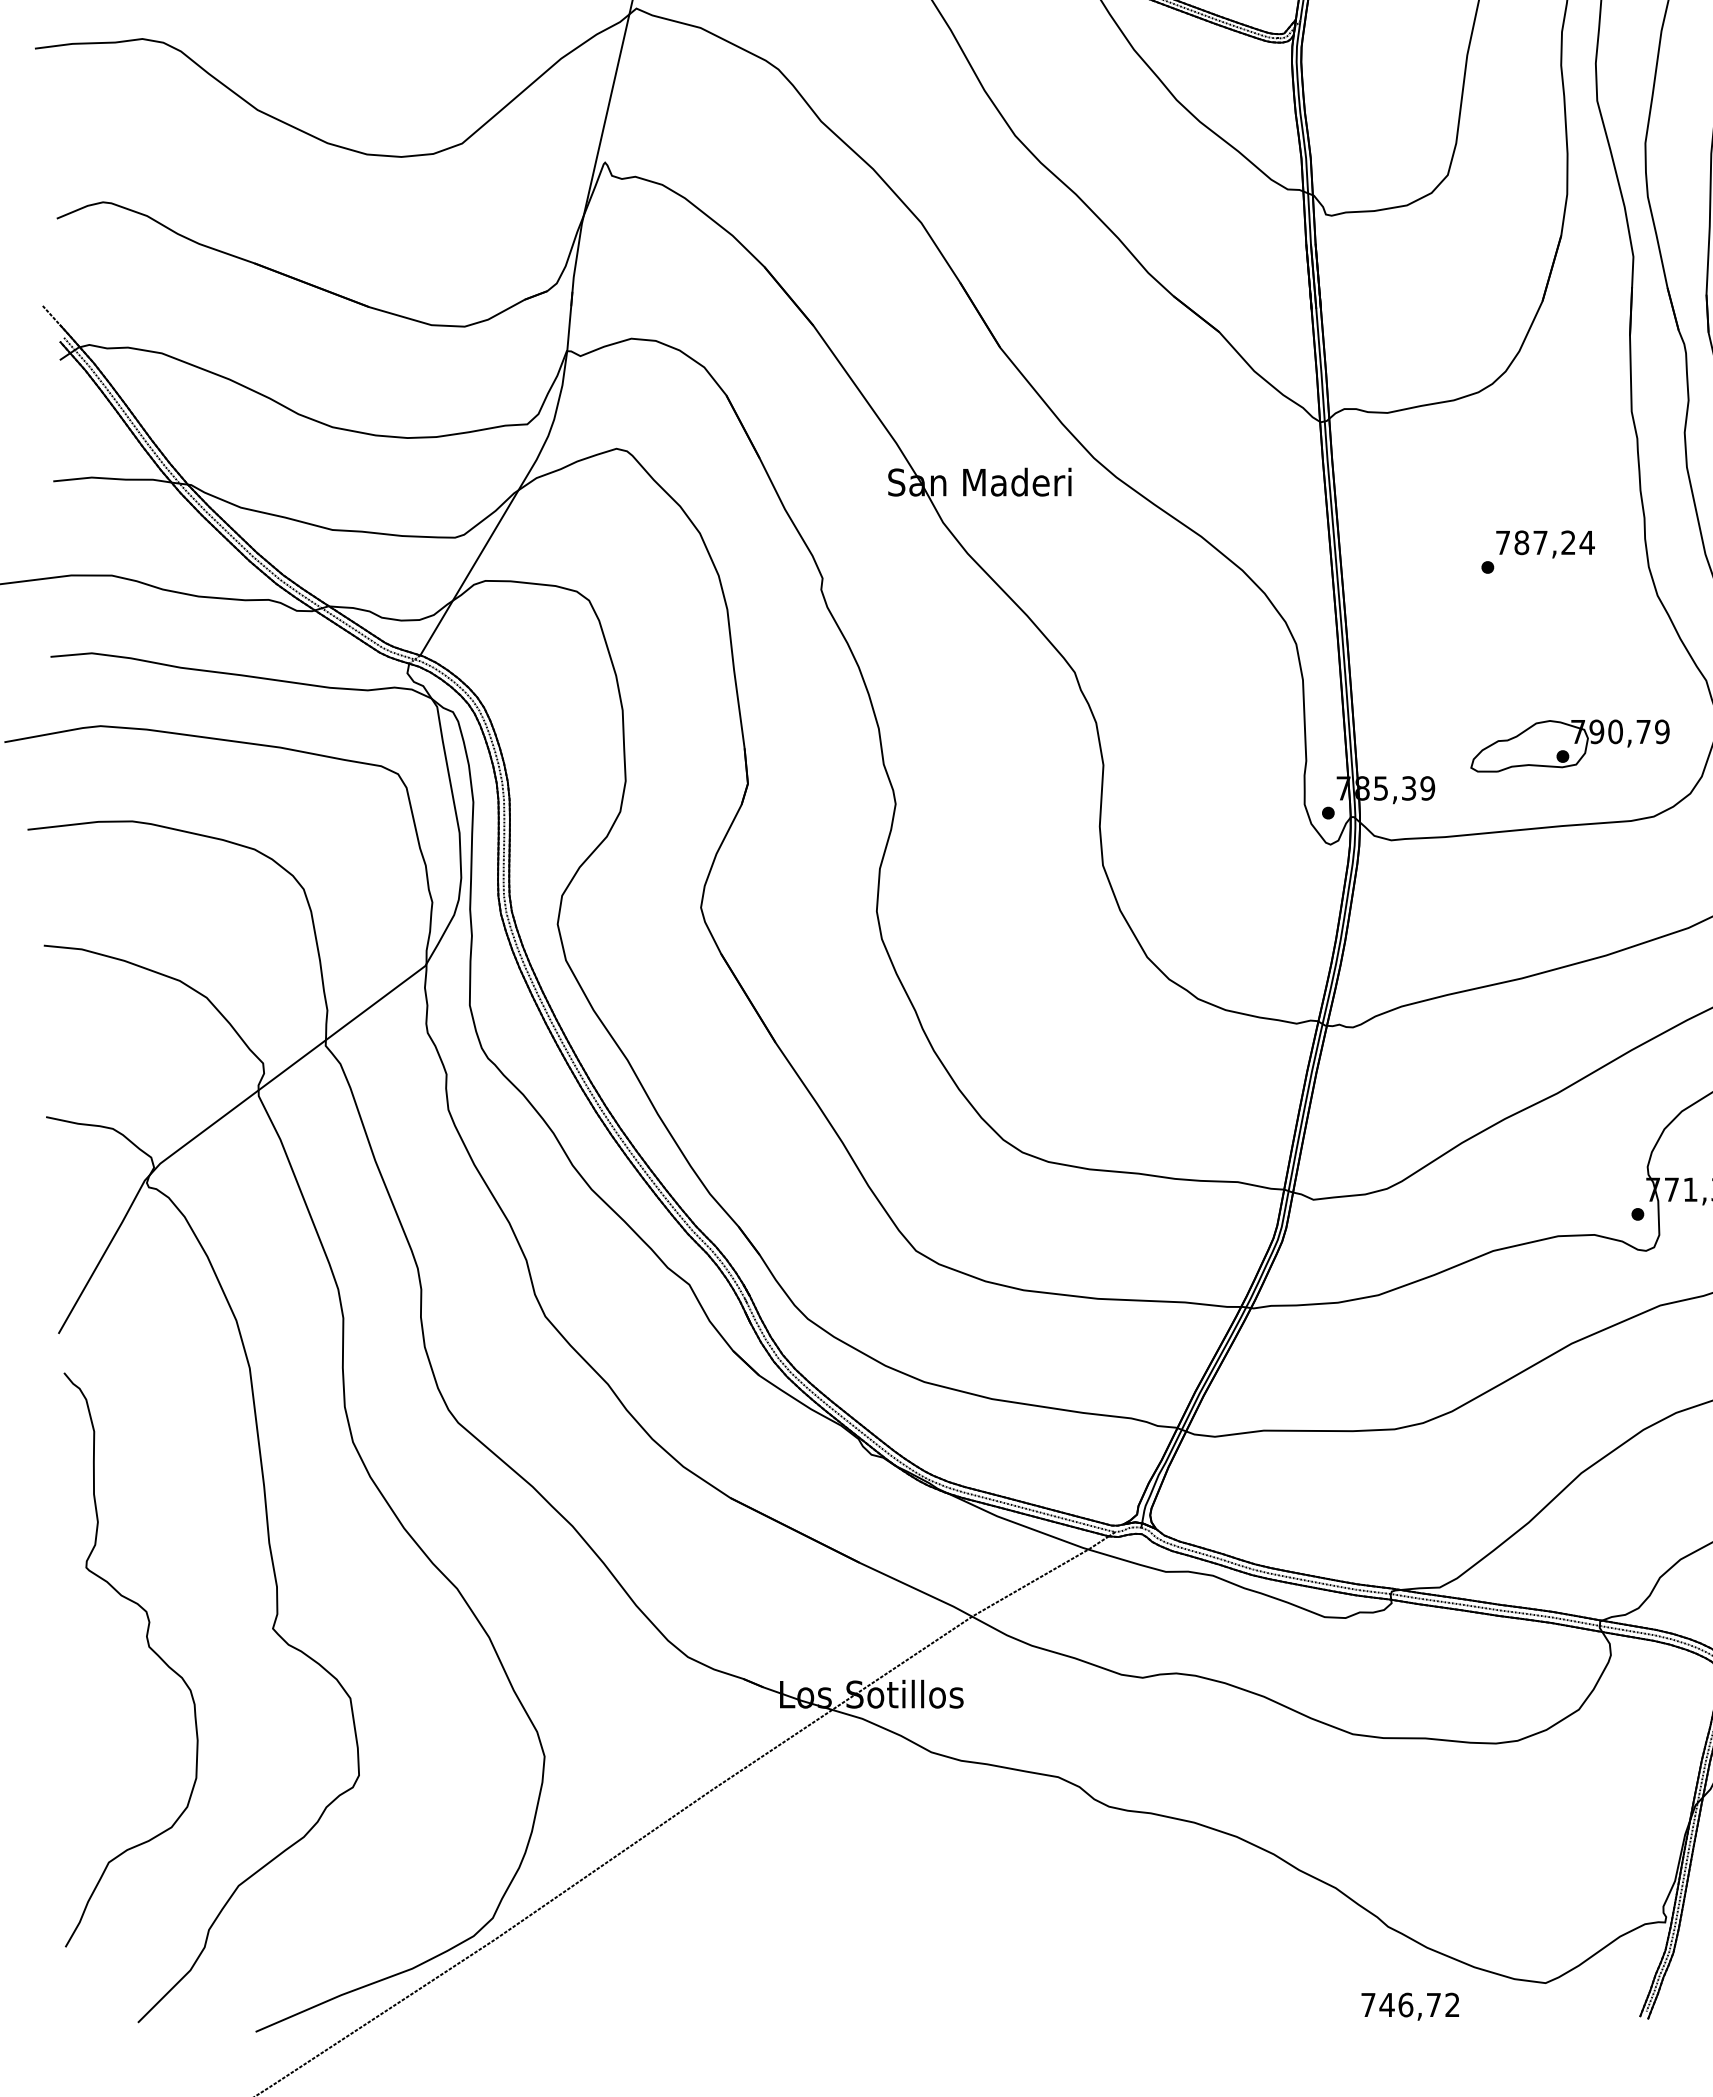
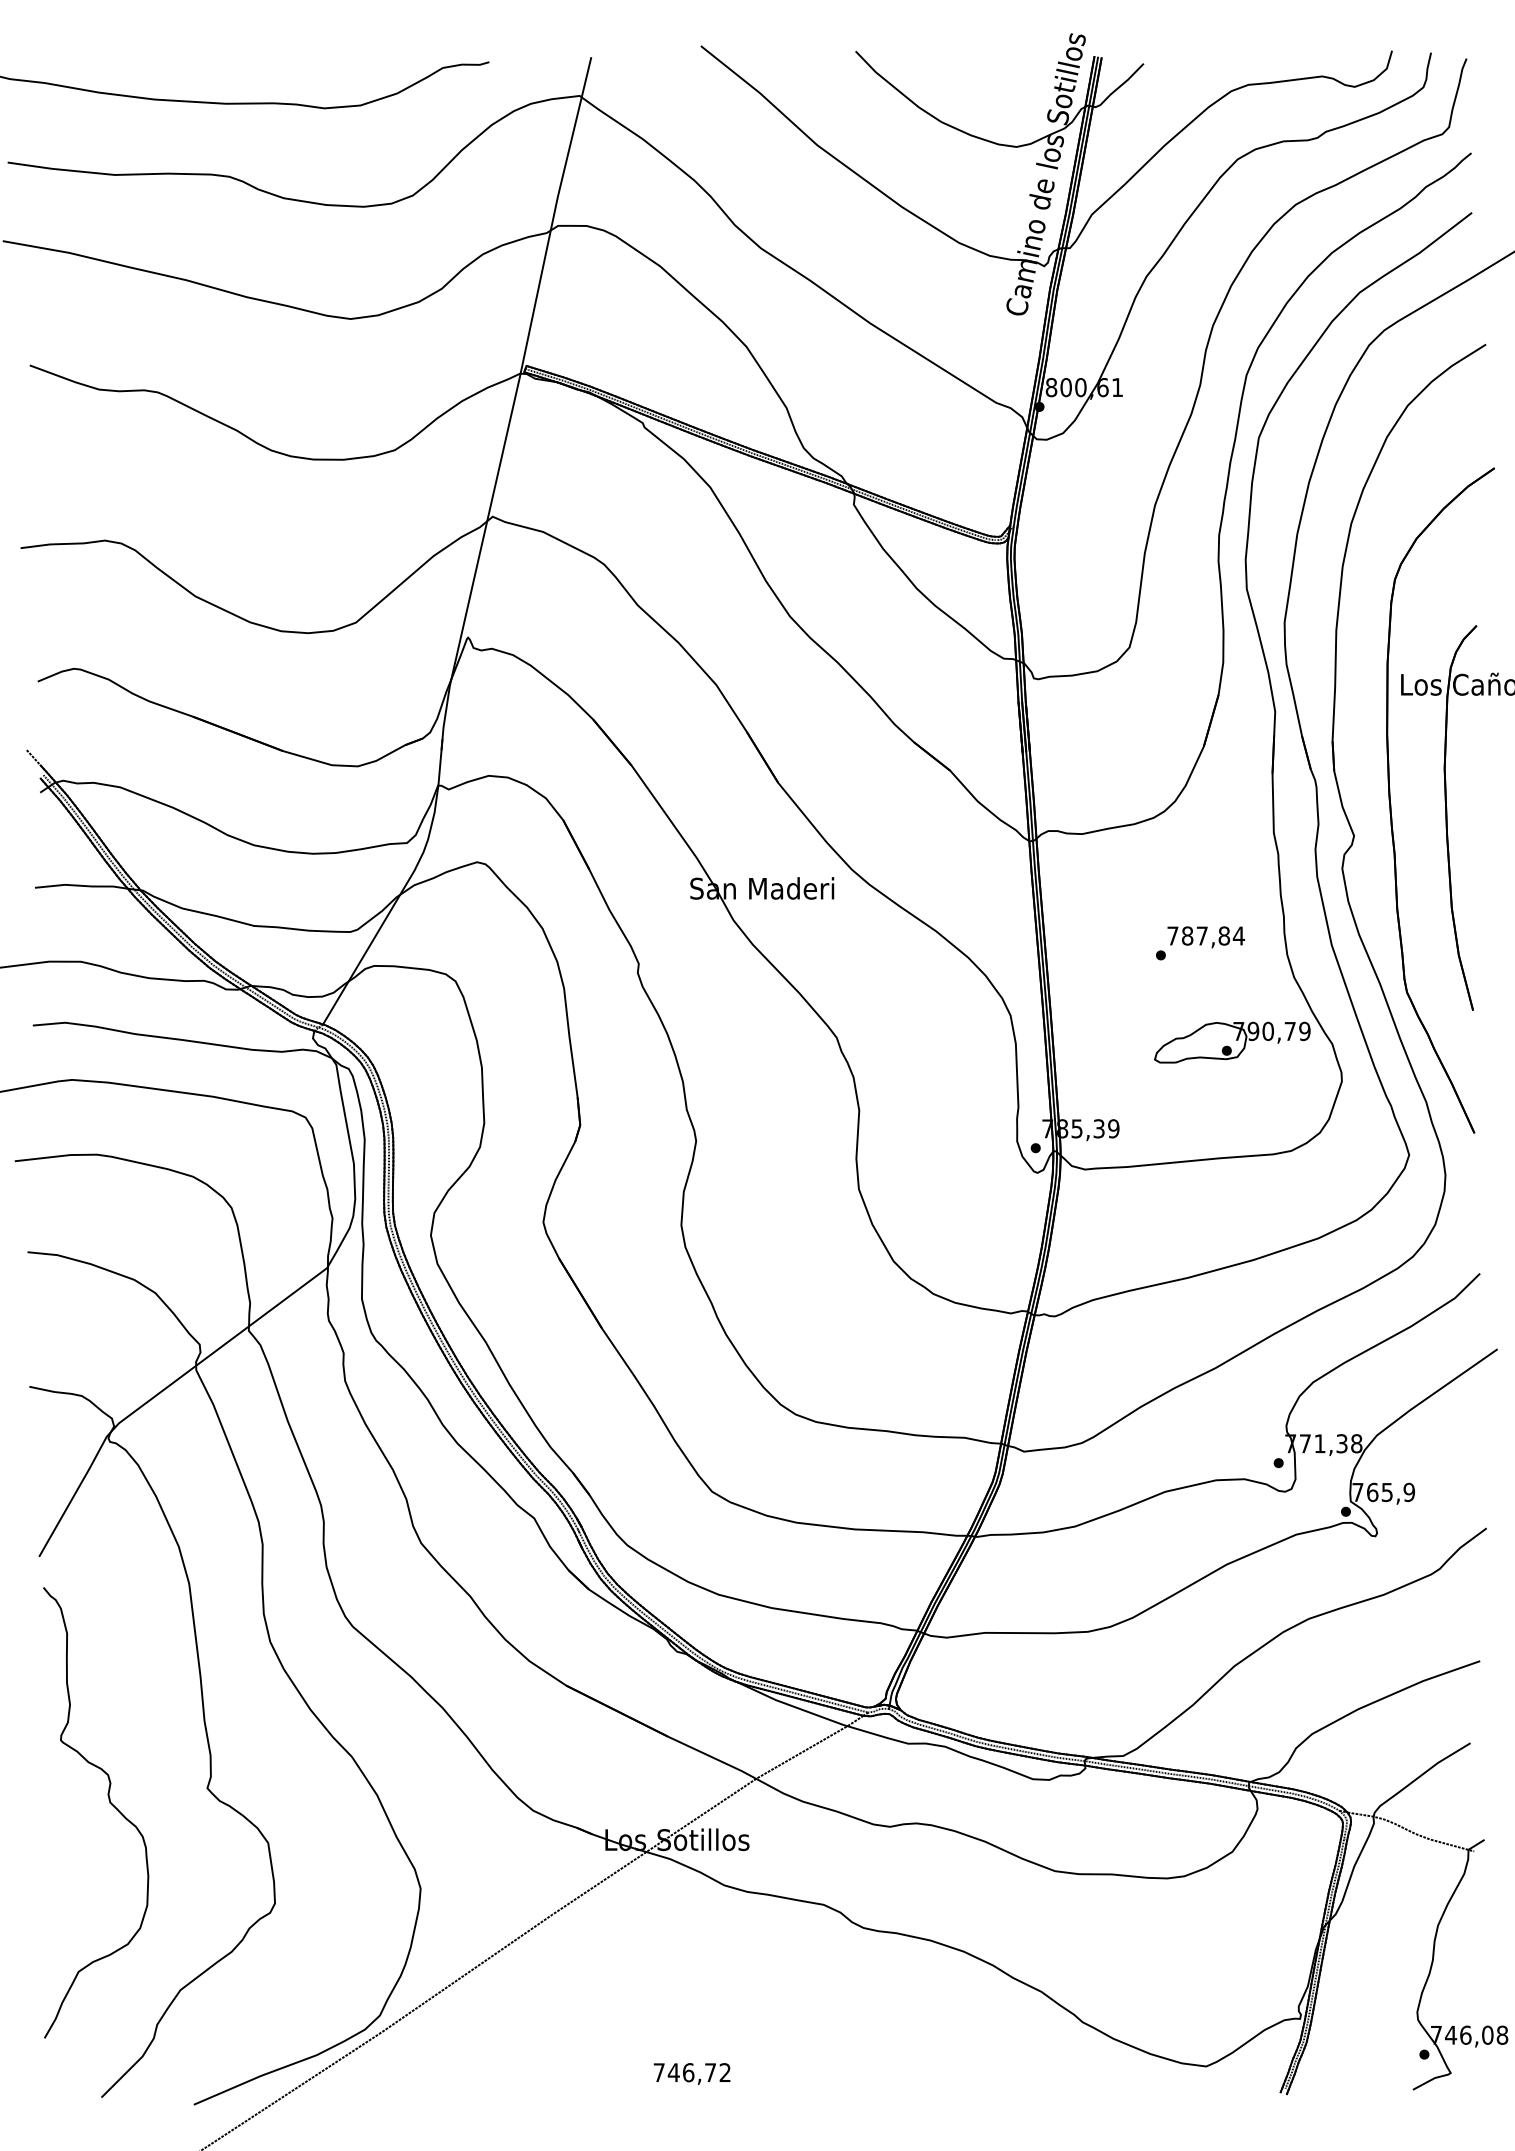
text: (1568, 542) -> (1224, 935), 787,24 -> 787,84
part: (1570, 745) -> (1232, 1042), moved
text: (1409, 2006) -> (691, 2073), moved

